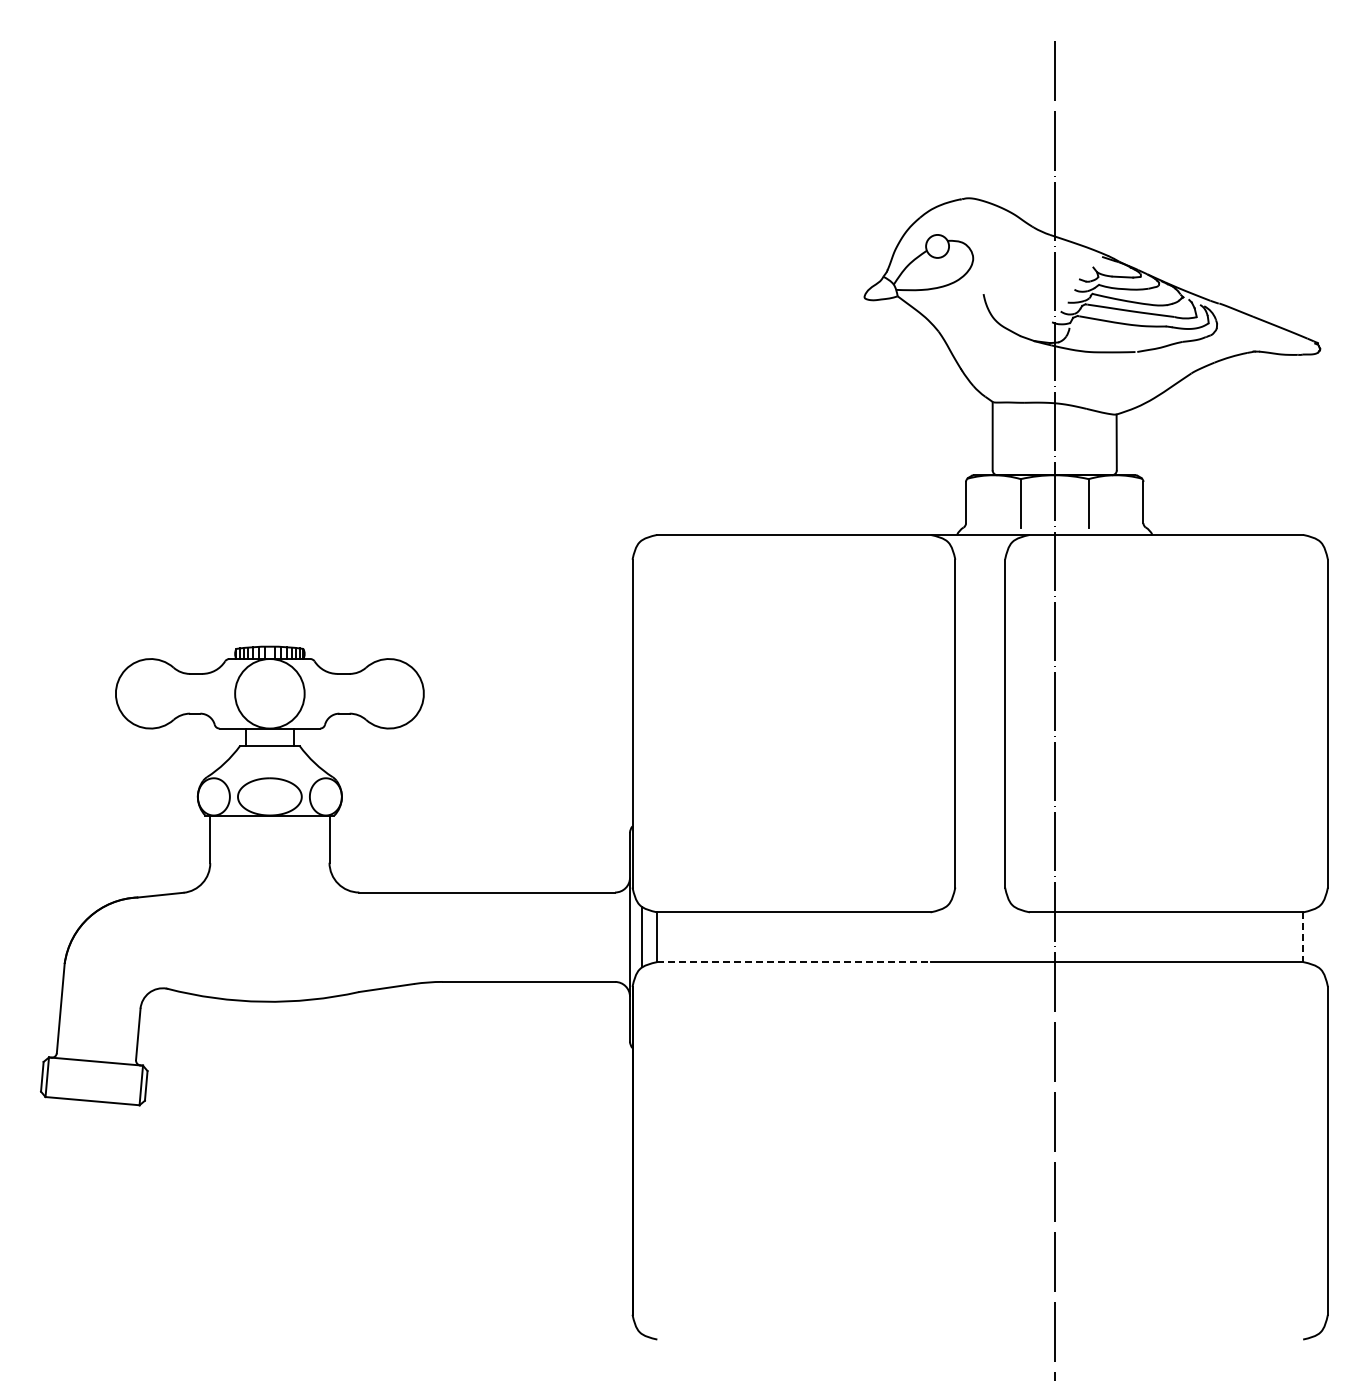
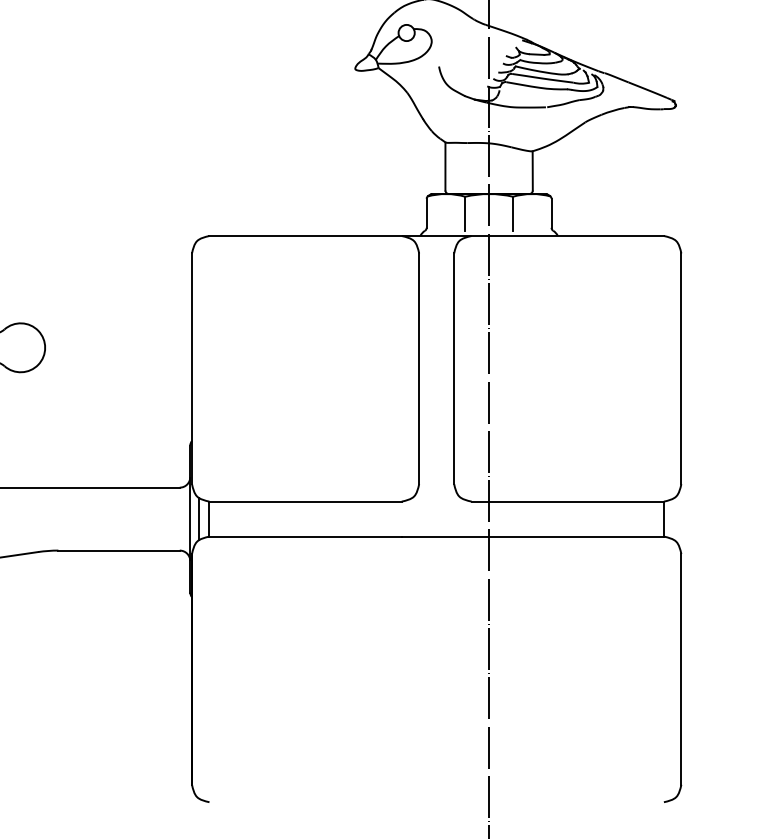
line: (1303, 937) -> (664, 519), dashed -> solid
line: (793, 962) -> (305, 536), dashed -> solid

